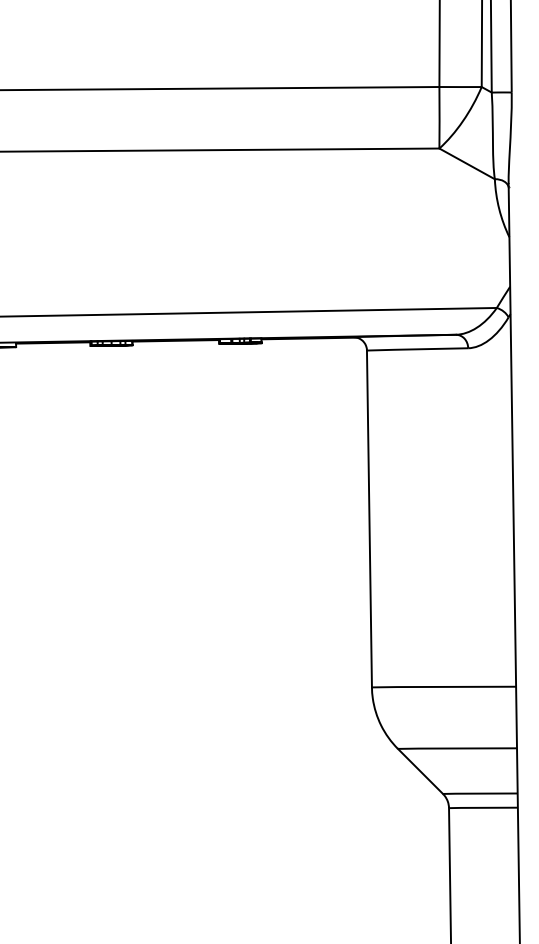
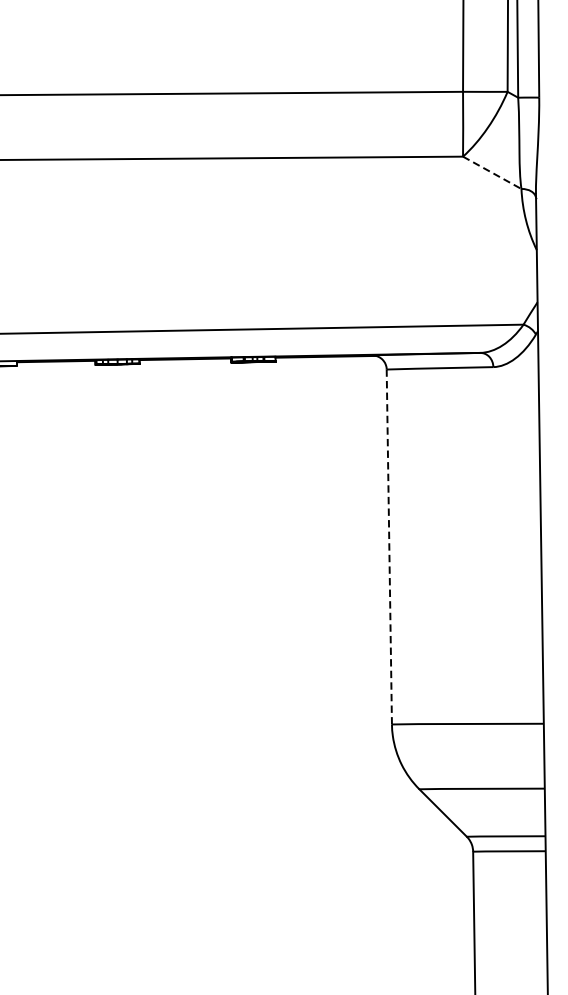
line: (467, 163) -> (492, 172), solid -> dashed
line: (369, 518) -> (389, 546), solid -> dashed

